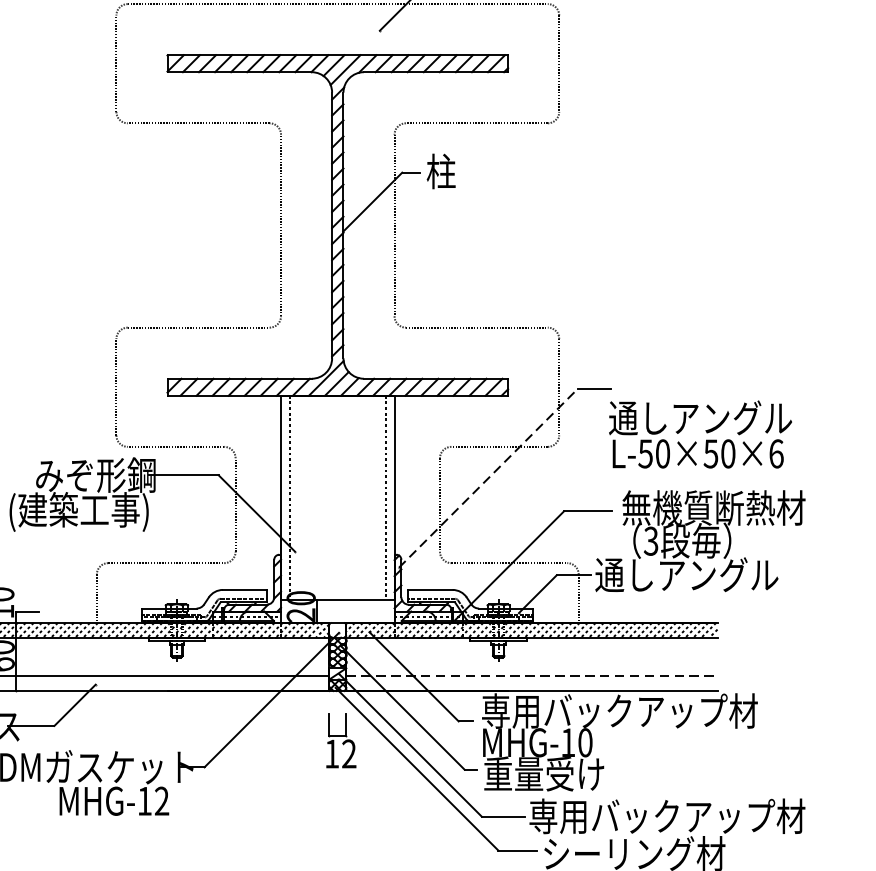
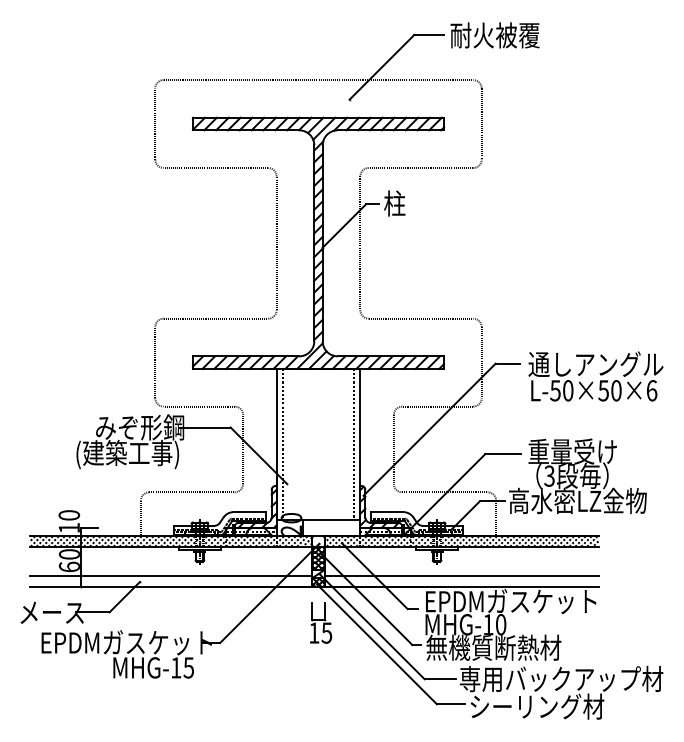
text: (699, 434) -> (595, 376), moved
line: (488, 477) -> (429, 429), dashed -> solid
text: (713, 507) -> (595, 451), 無機質断熱材 -> 重量受け
text: (689, 574) -> (577, 500), 通しアングル -> 高水密LZ金物
line: (531, 675) -> (461, 575), dashed -> solid
text: (619, 711) -> (526, 601), 専用バックアップ材 -> EPDMガスケット
text: (348, 753) -> (326, 632), 12 -> 15
text: (575, 773) -> (493, 647), 重量受け -> 無機質断熱材
text: (161, 800) -> (188, 667), MHG-12 -> MHG-15

